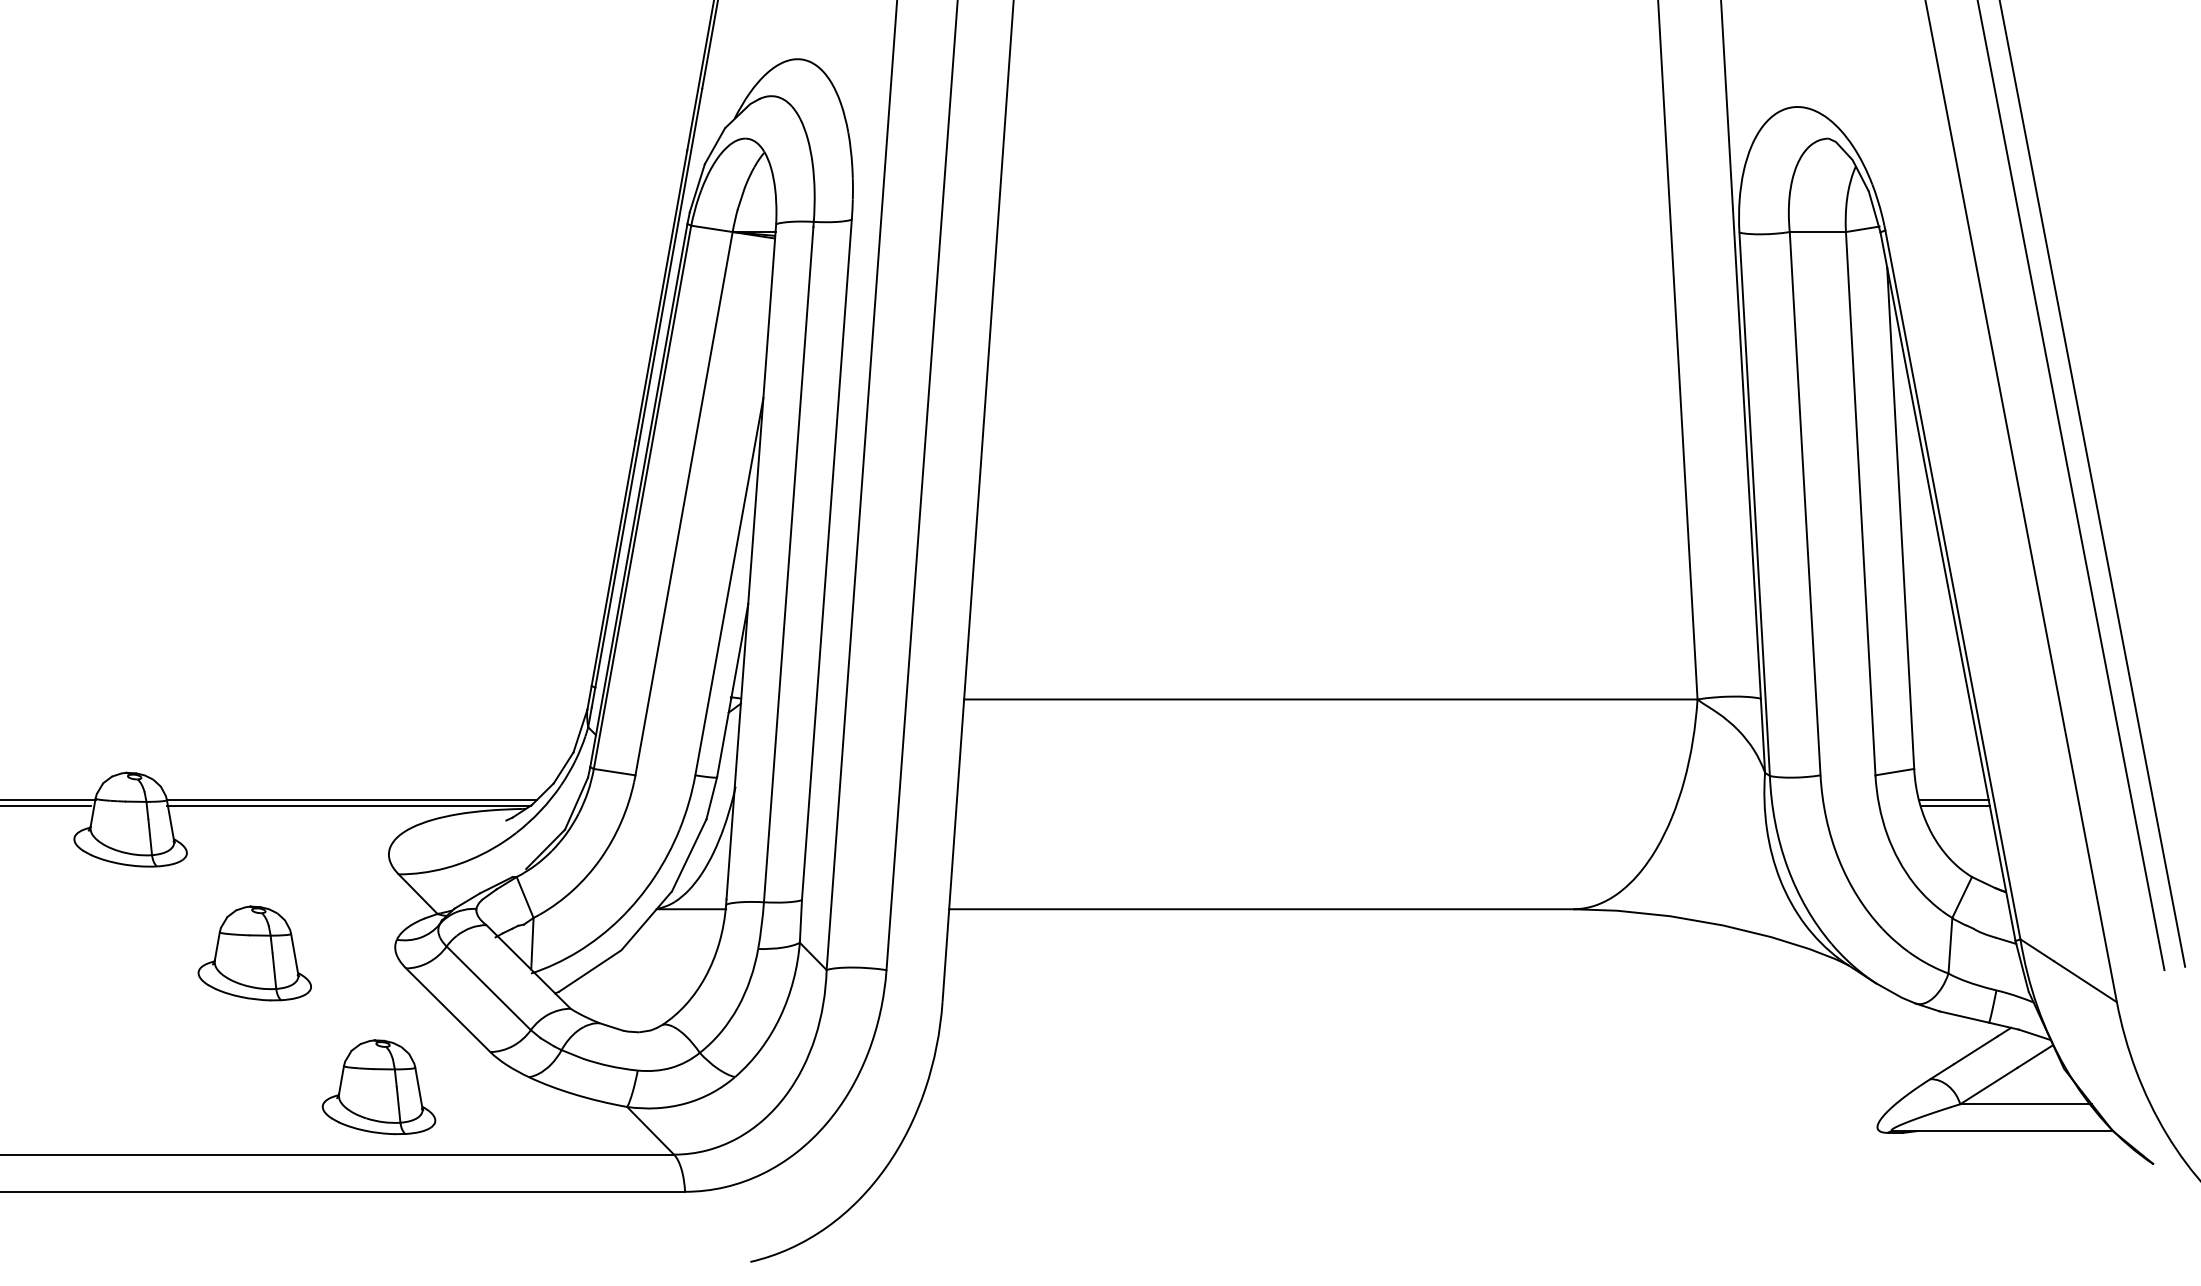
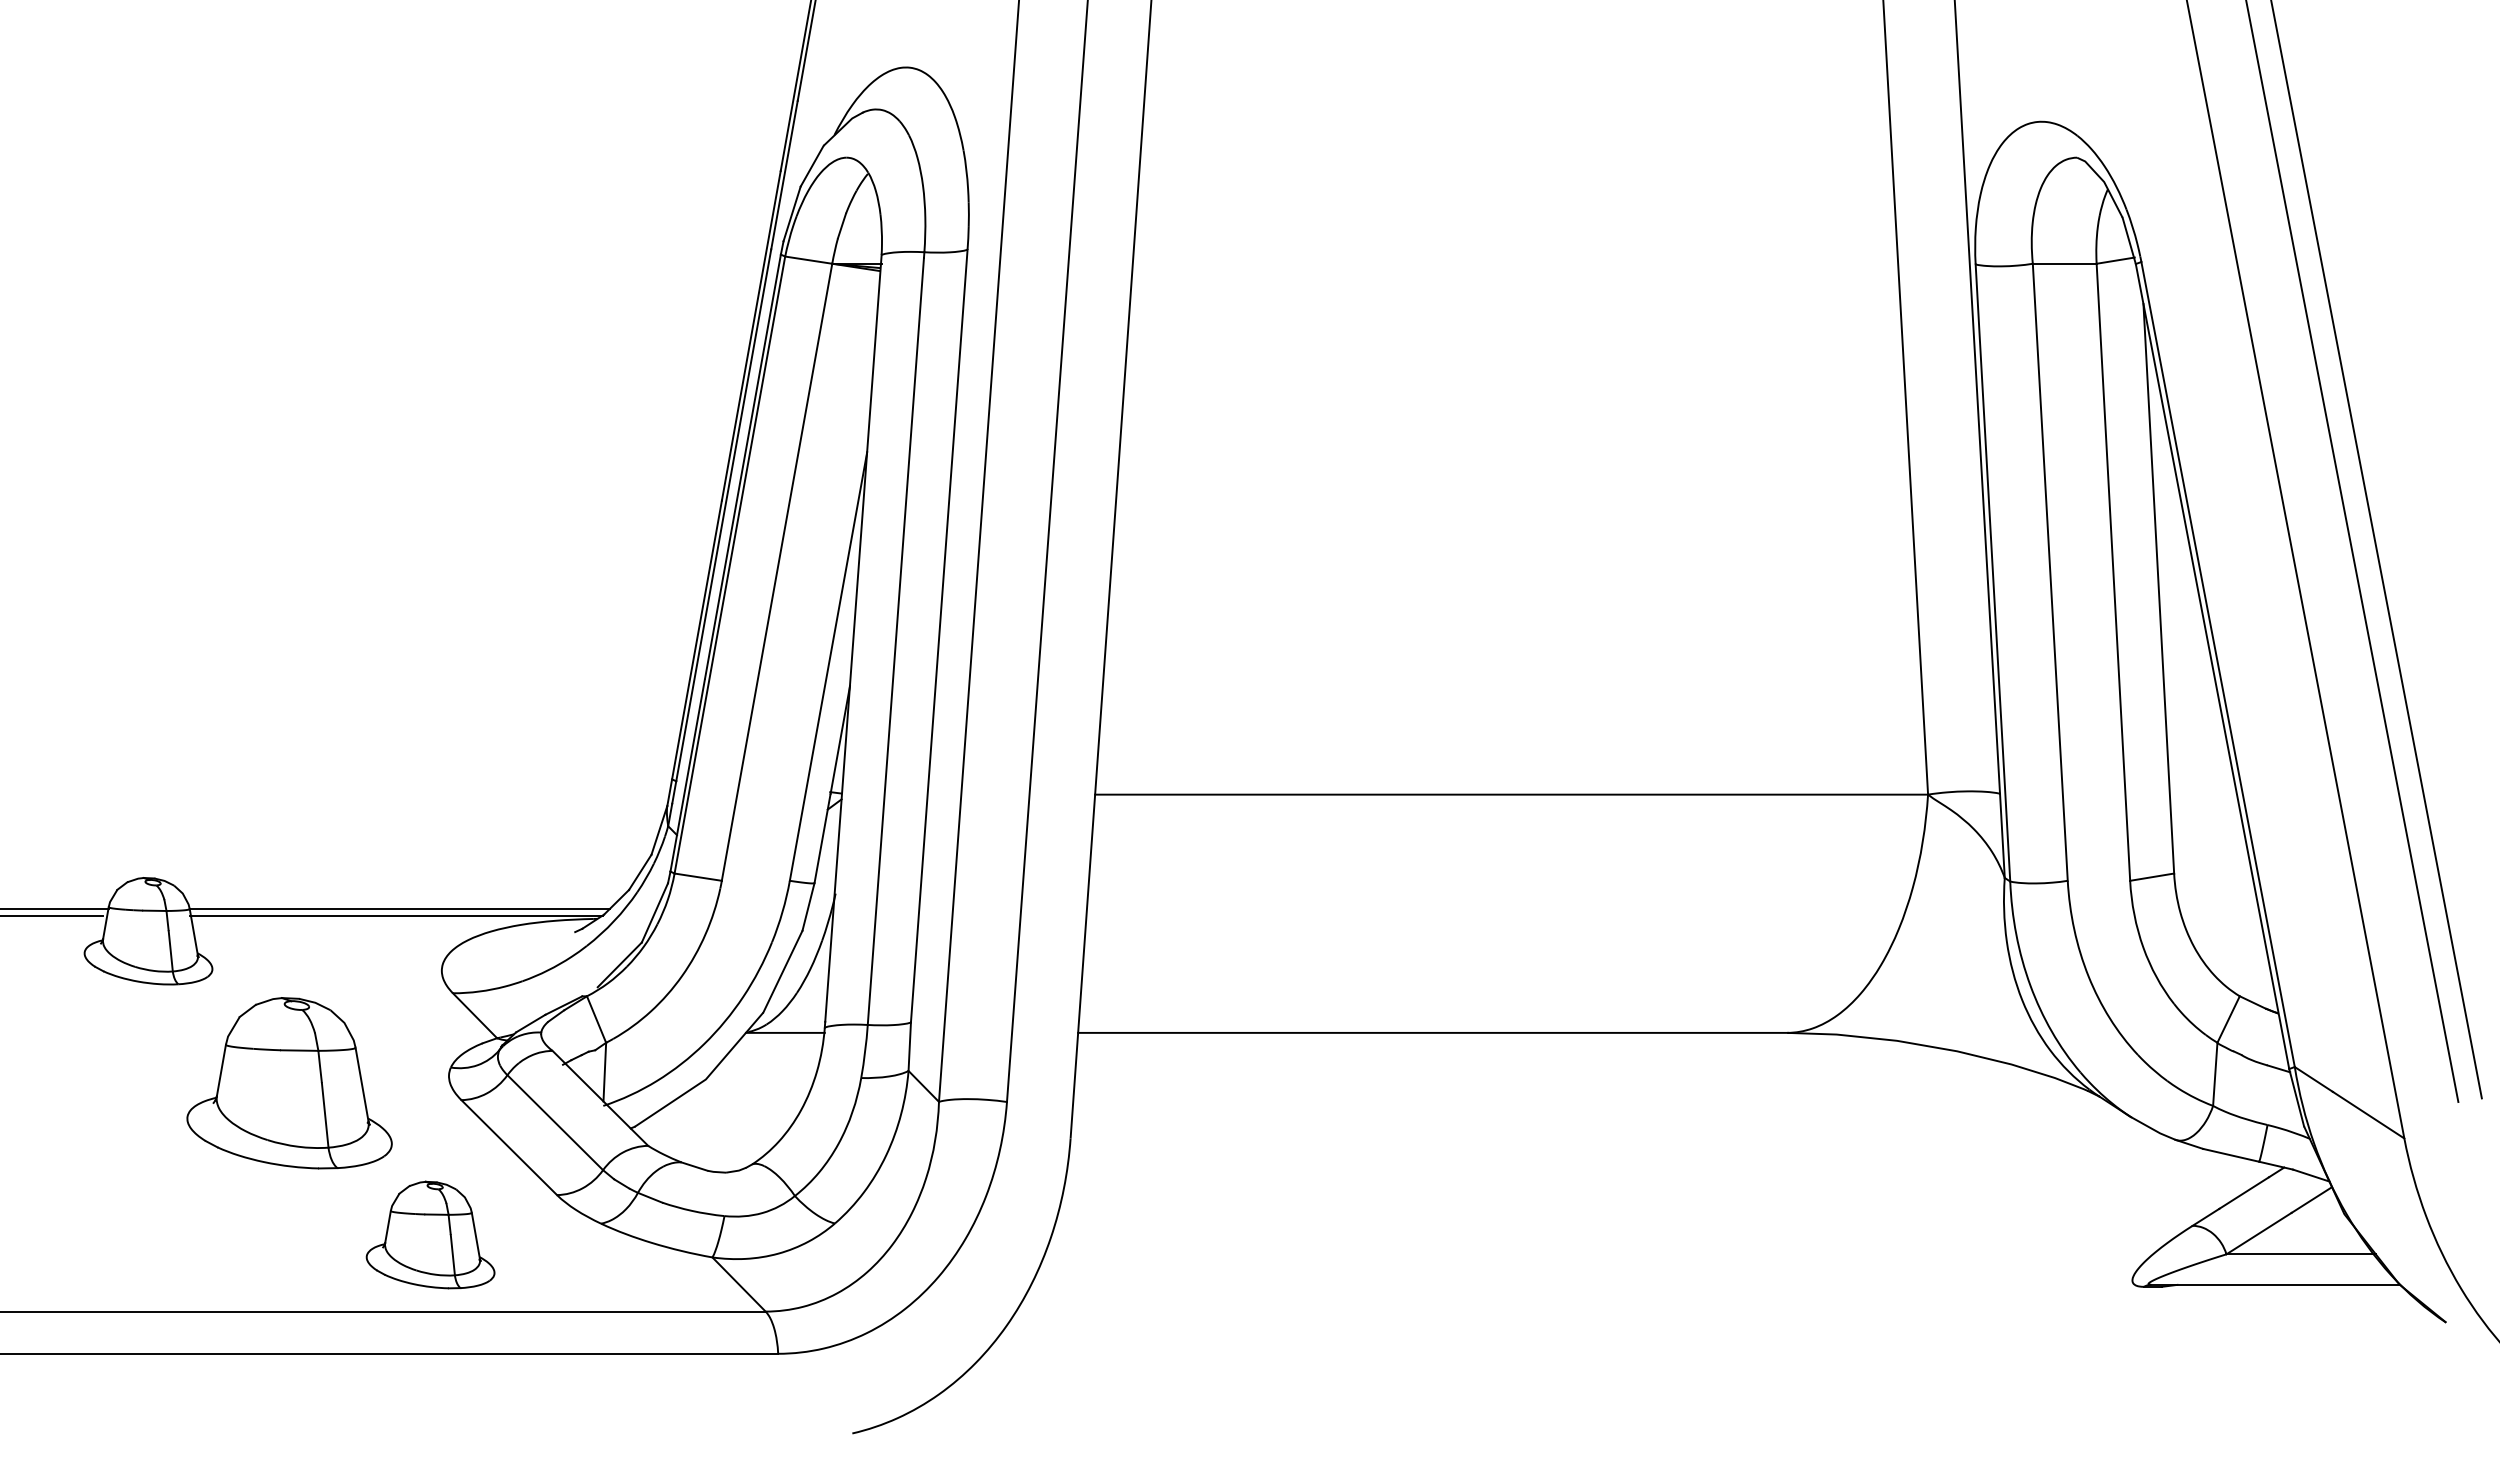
line: (1954, 800) -> (2219, 909), removed
line: (1955, 805) -> (2221, 915), removed
part: (254, 952) -> (289, 1082), size x1.6

